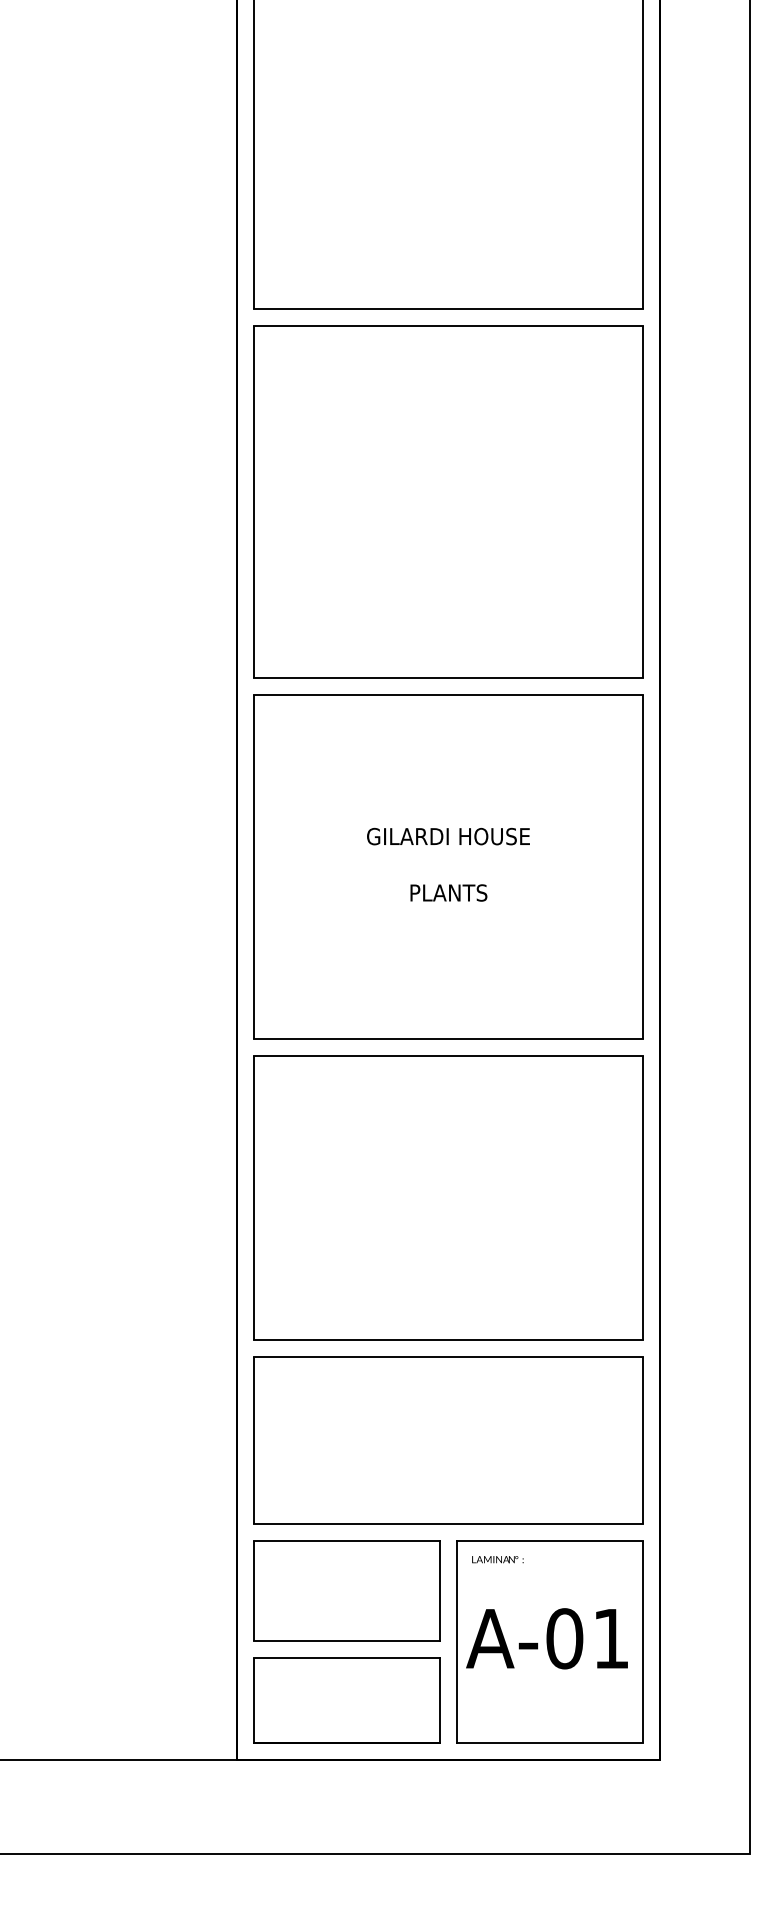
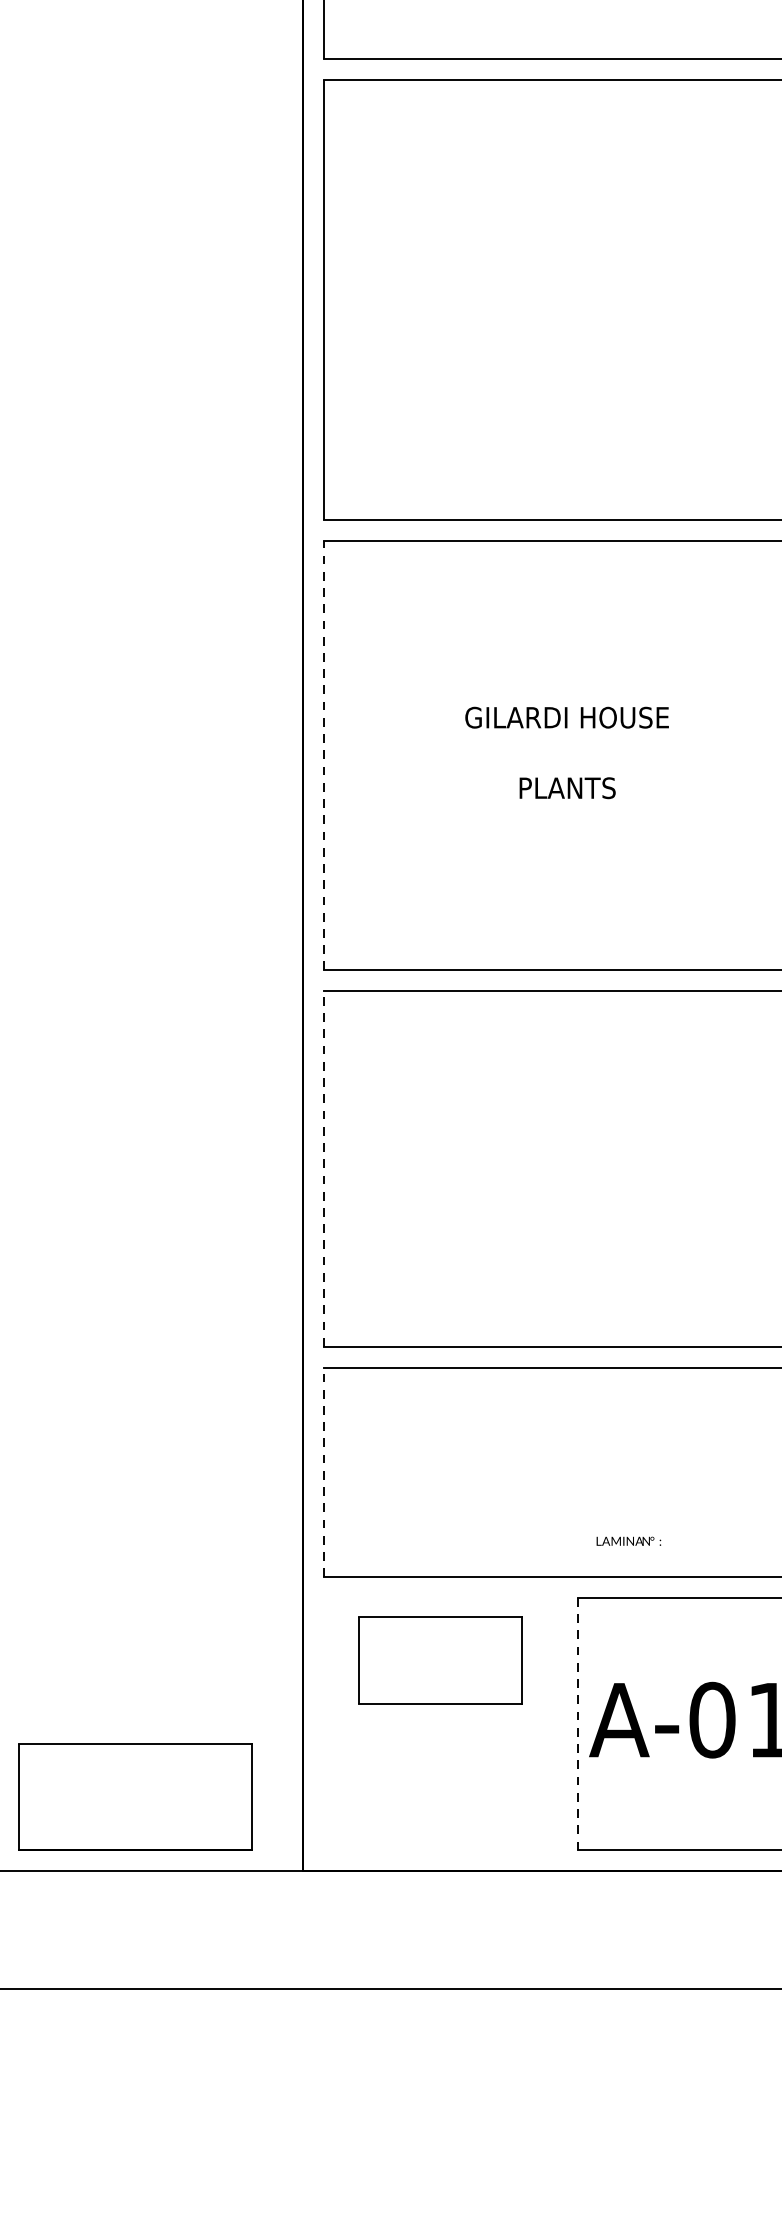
line: (253, 866) -> (323, 755), solid -> dashed
line: (253, 1197) -> (323, 1168), solid -> dashed
line: (253, 1440) -> (323, 1472), solid -> dashed
text: (497, 1559) -> (628, 1541), moved
part: (346, 1590) -> (439, 1659), size x0.7
line: (456, 1641) -> (577, 1723), solid -> dashed
part: (346, 1700) -> (134, 1797), moved

